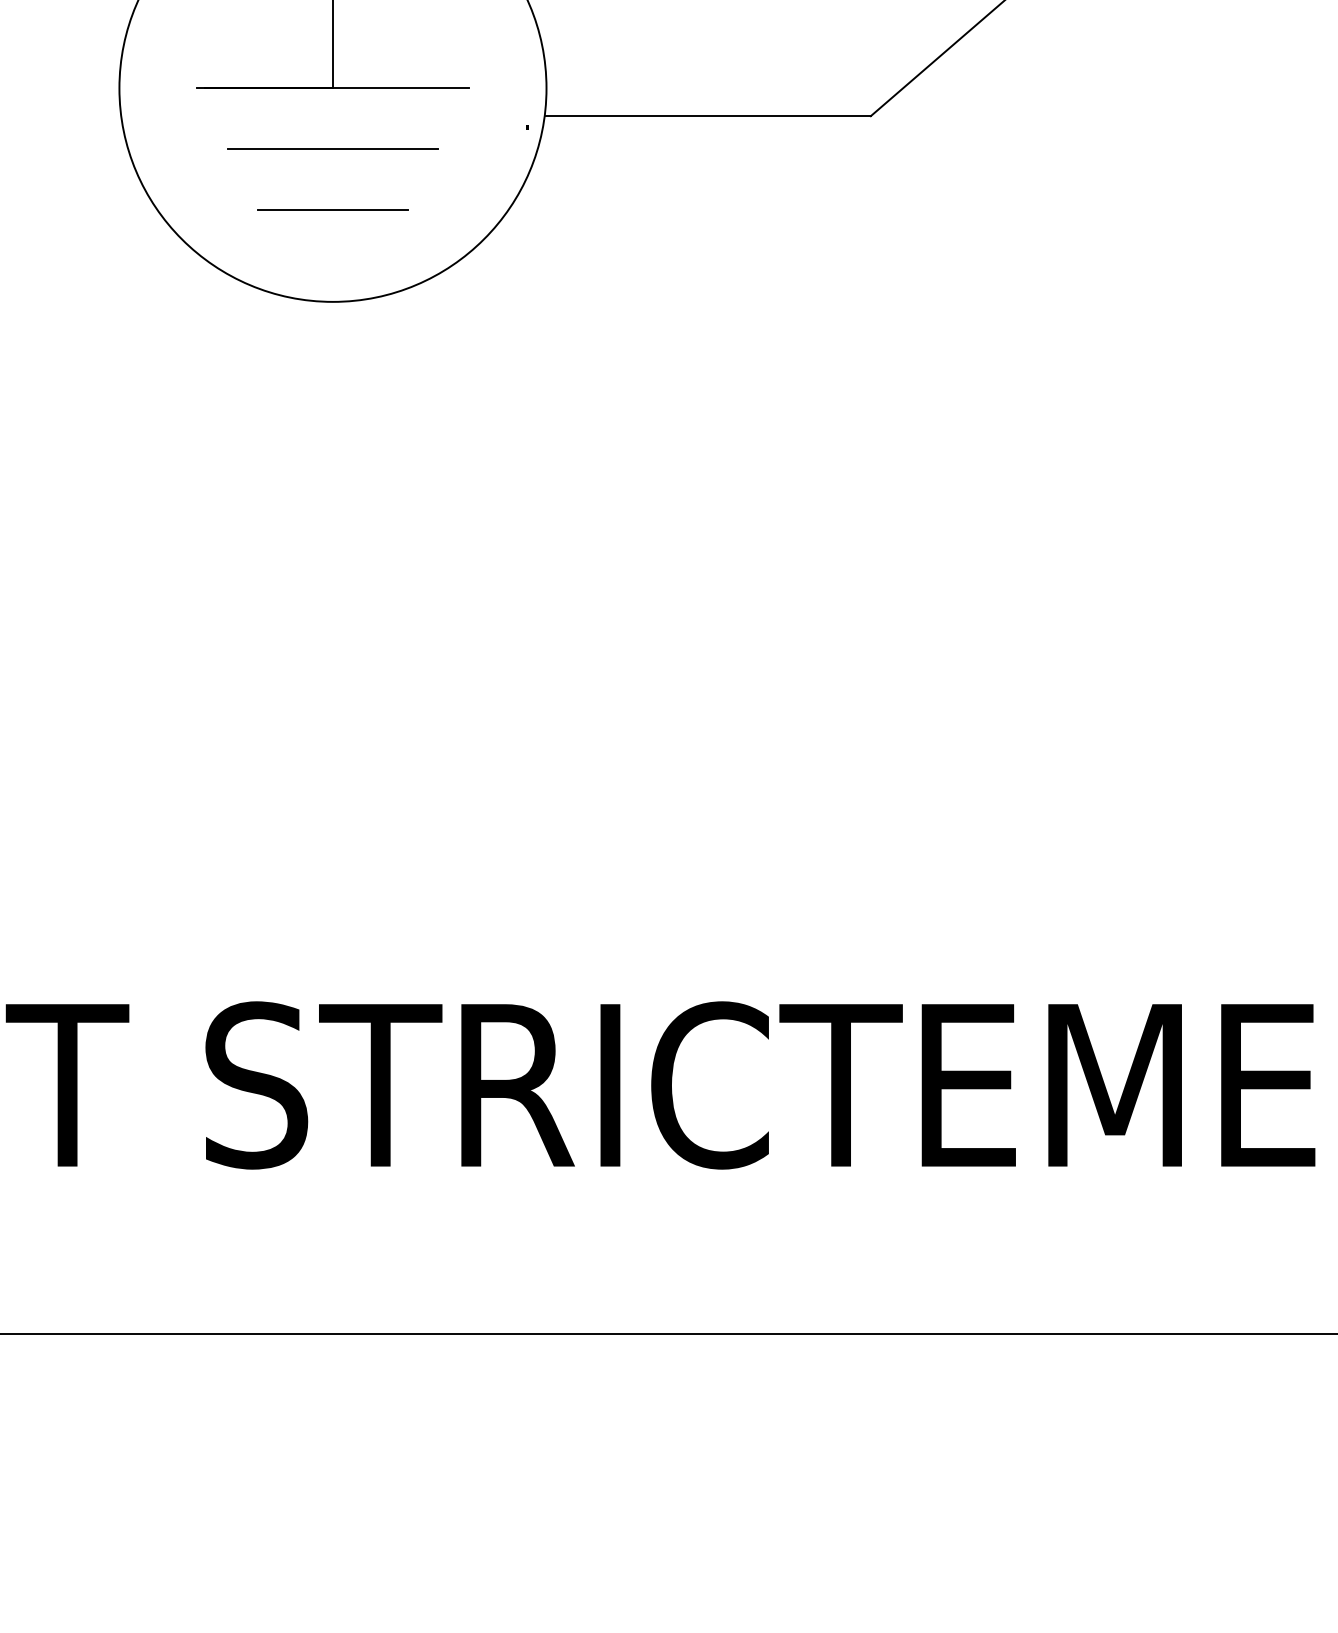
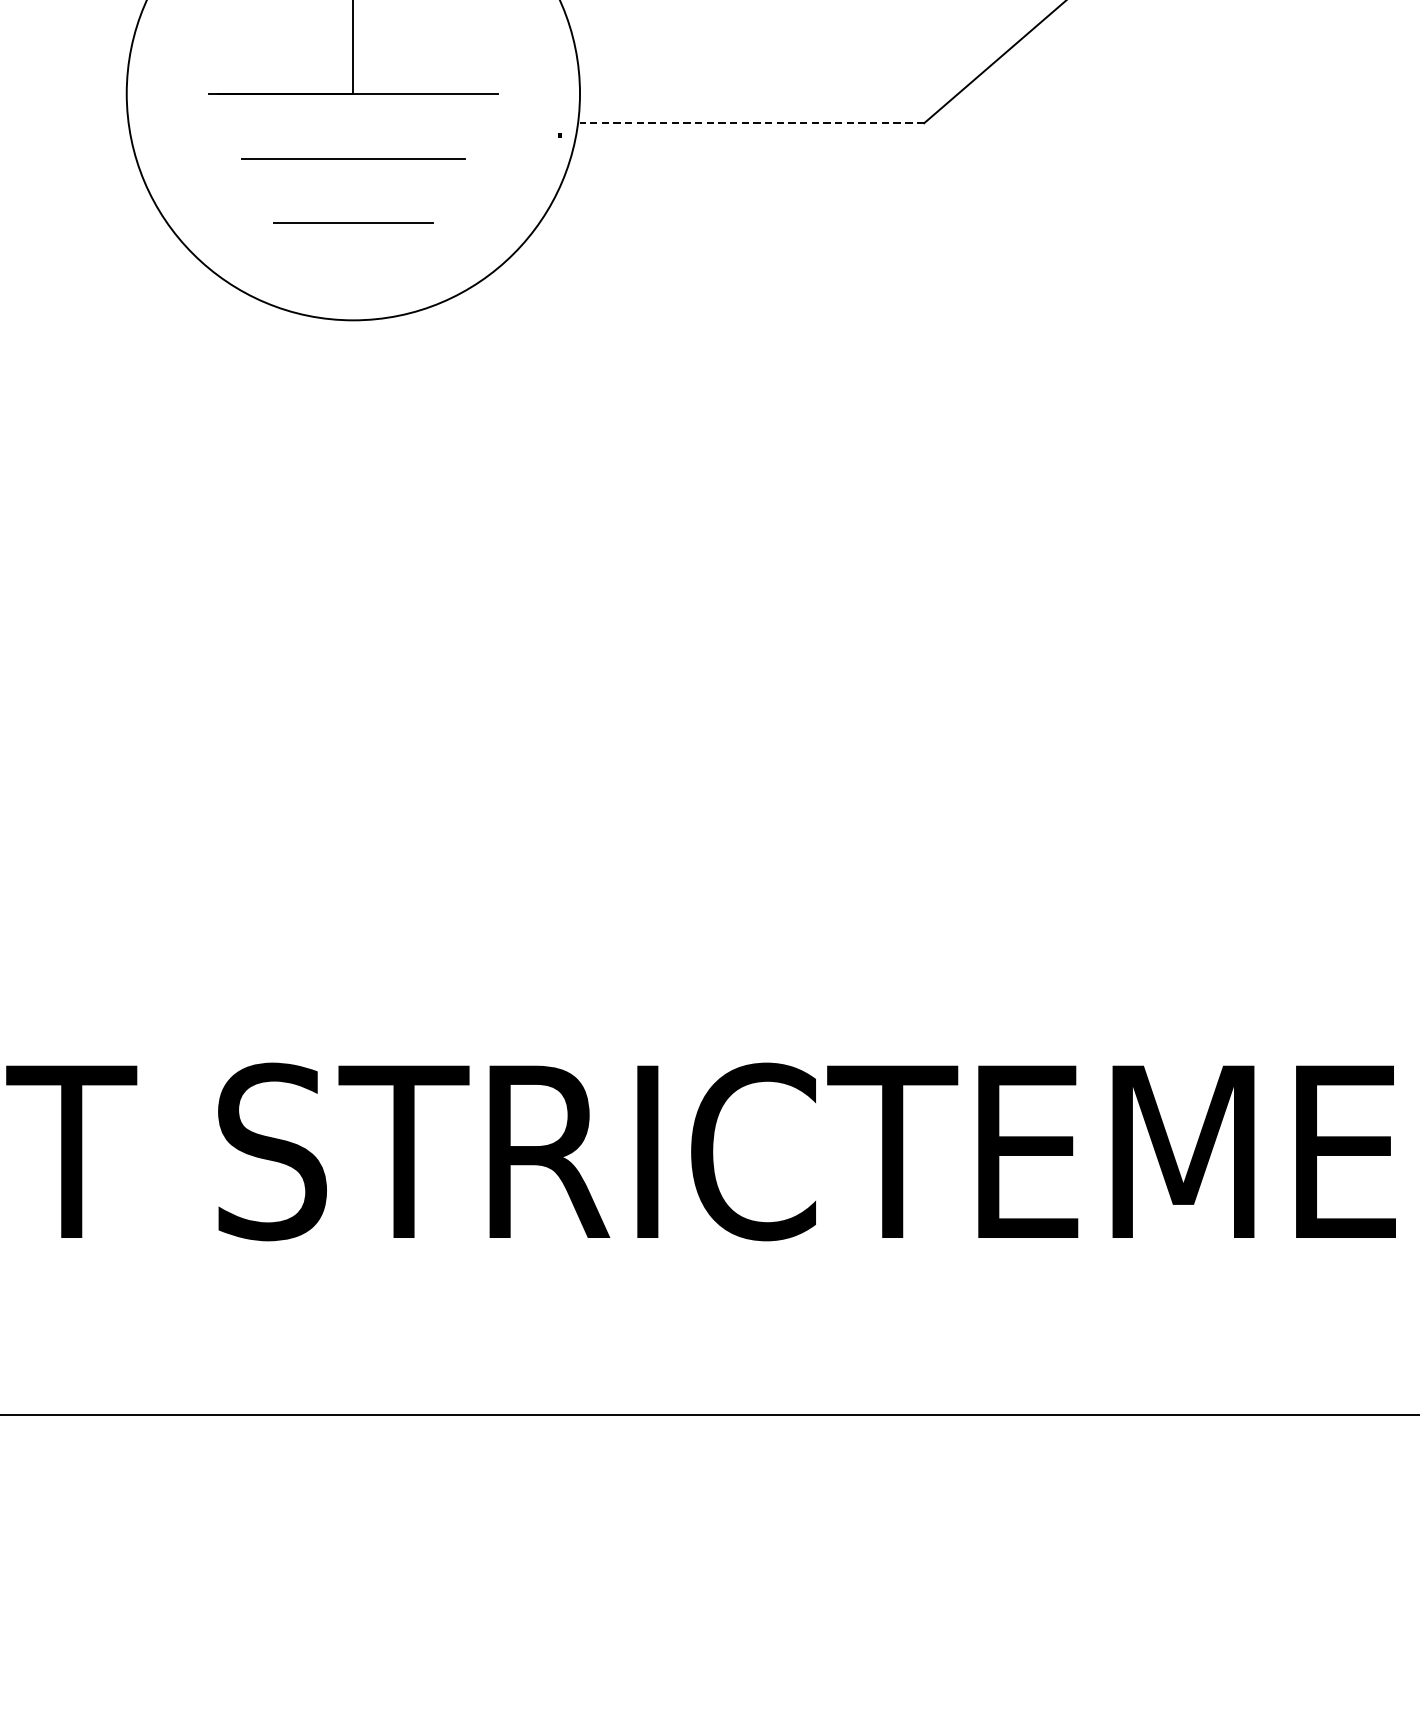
line: (708, 116) -> (751, 123), solid -> dashed

